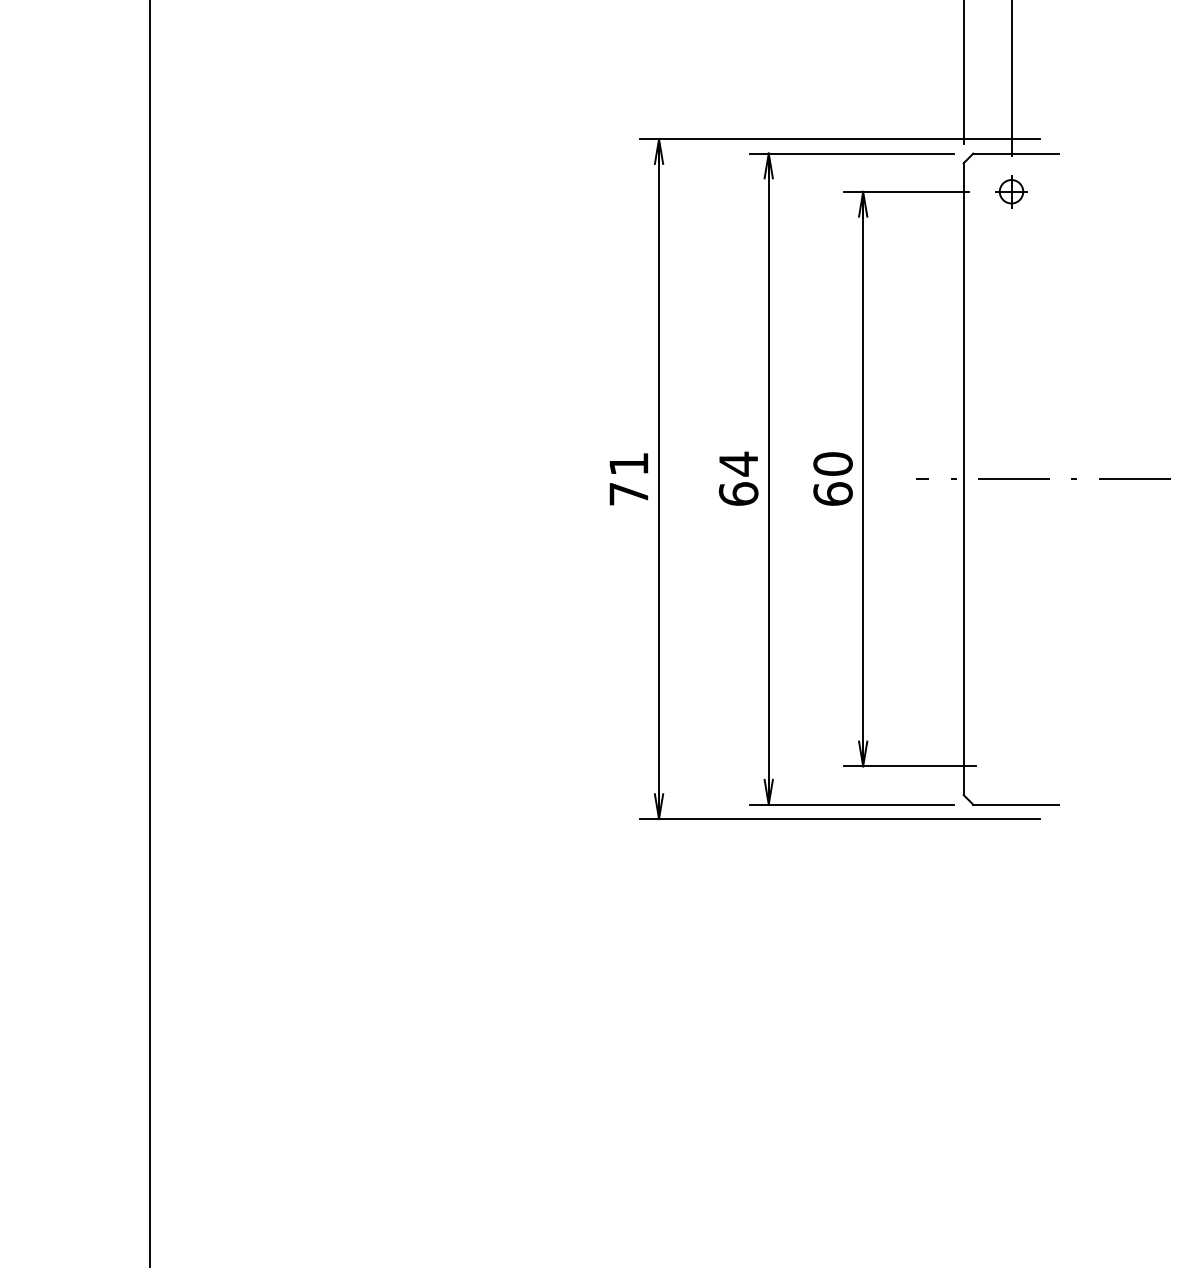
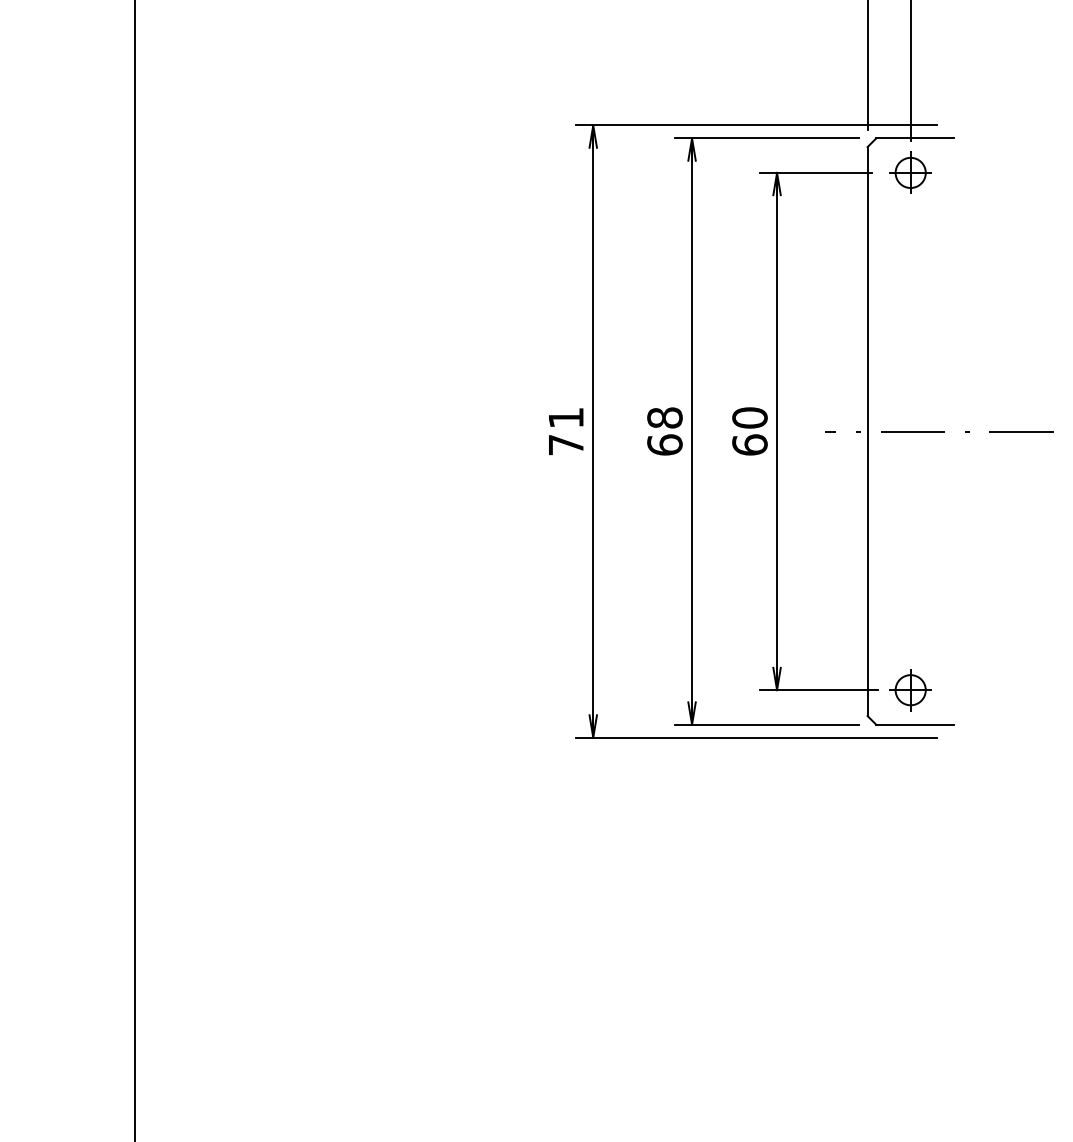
part: (1011, 191) -> (910, 172), size x1.43
text: (738, 463) -> (664, 417), 64 -> 68
part: (1011, 766) -> (910, 690), added

